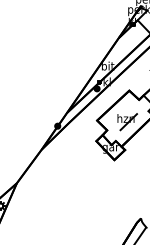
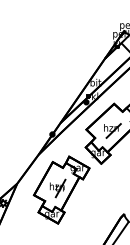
part: (68, 189) -> (61, 189), added

